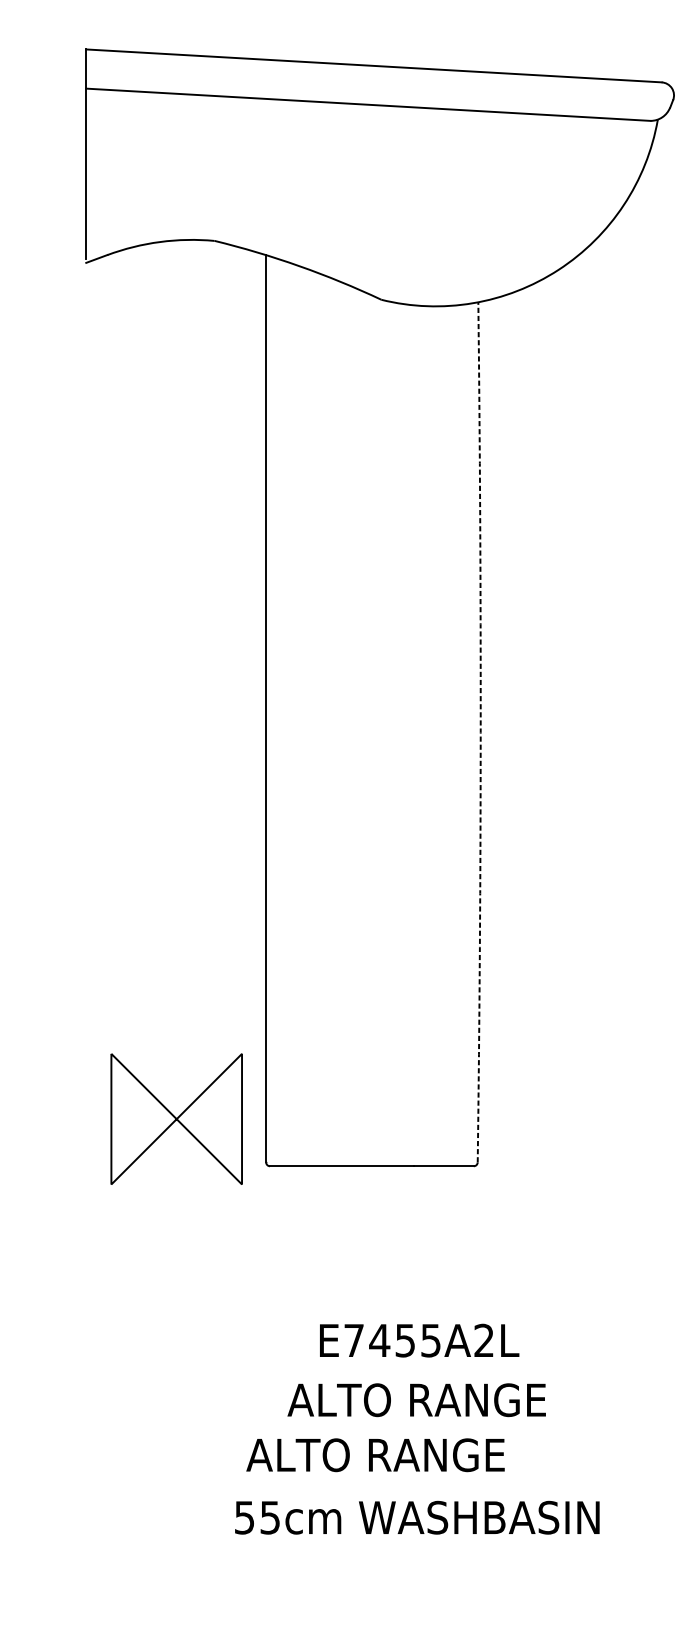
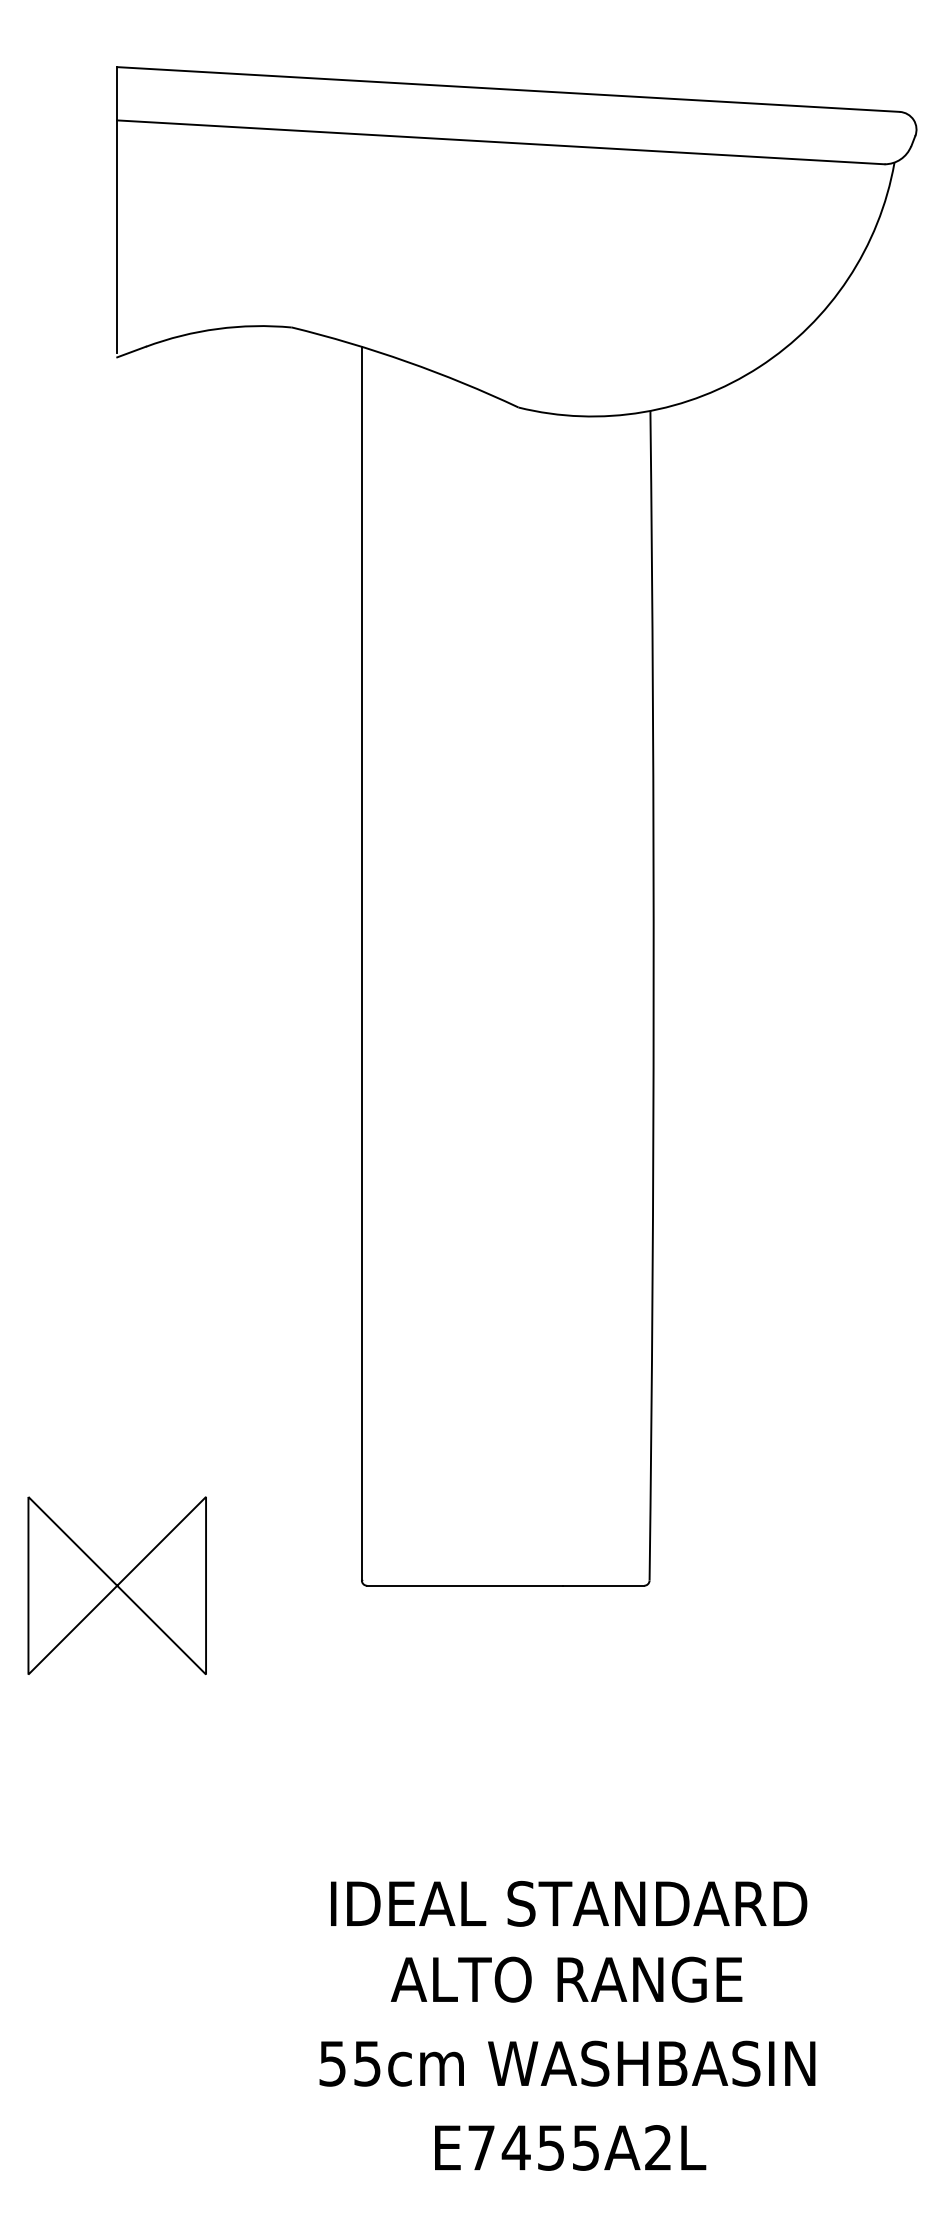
arc: (480, 732) -> (653, 995), dashed -> solid
part: (176, 1118) -> (116, 1585), moved
text: (419, 1340) -> (570, 2147), moved
text: (418, 1399) -> (569, 1903), ALTO RANGE -> IDEAL STANDARD
text: (375, 1455) -> (566, 1979), moved

